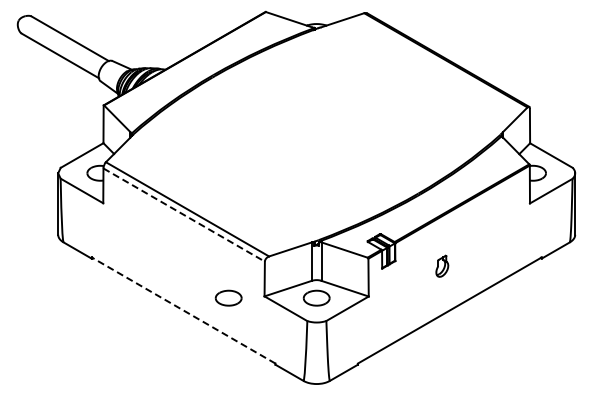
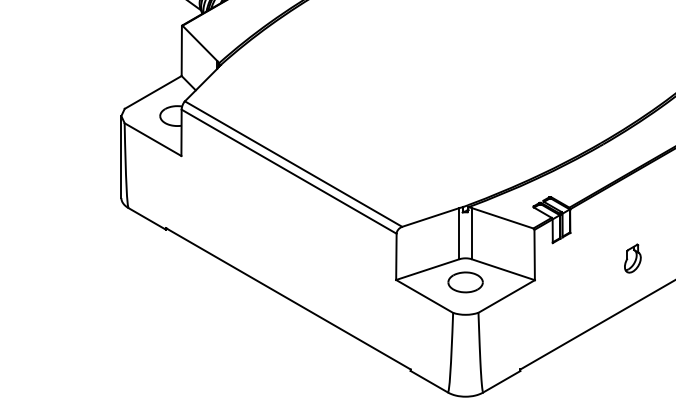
line: (184, 215) -> (289, 172), dashed -> solid
part: (442, 265) -> (633, 257), moved
part: (228, 297) -> (348, 281), removed
line: (183, 310) -> (288, 298), dashed -> solid

